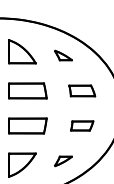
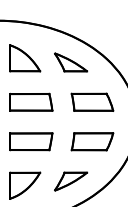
part: (63, 55) -> (71, 62), size x1.67
part: (81, 90) -> (91, 101), size x1.43
part: (81, 125) -> (91, 141), size x1.67
part: (63, 161) -> (71, 181), size x1.67

